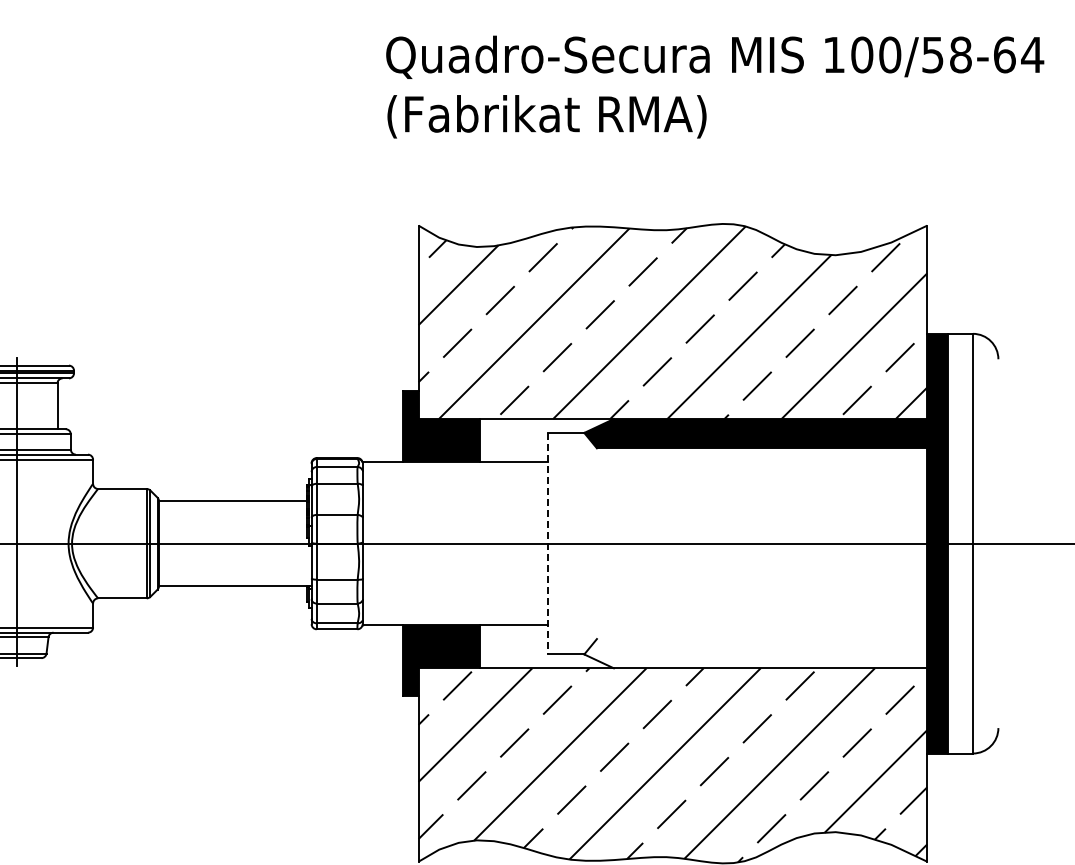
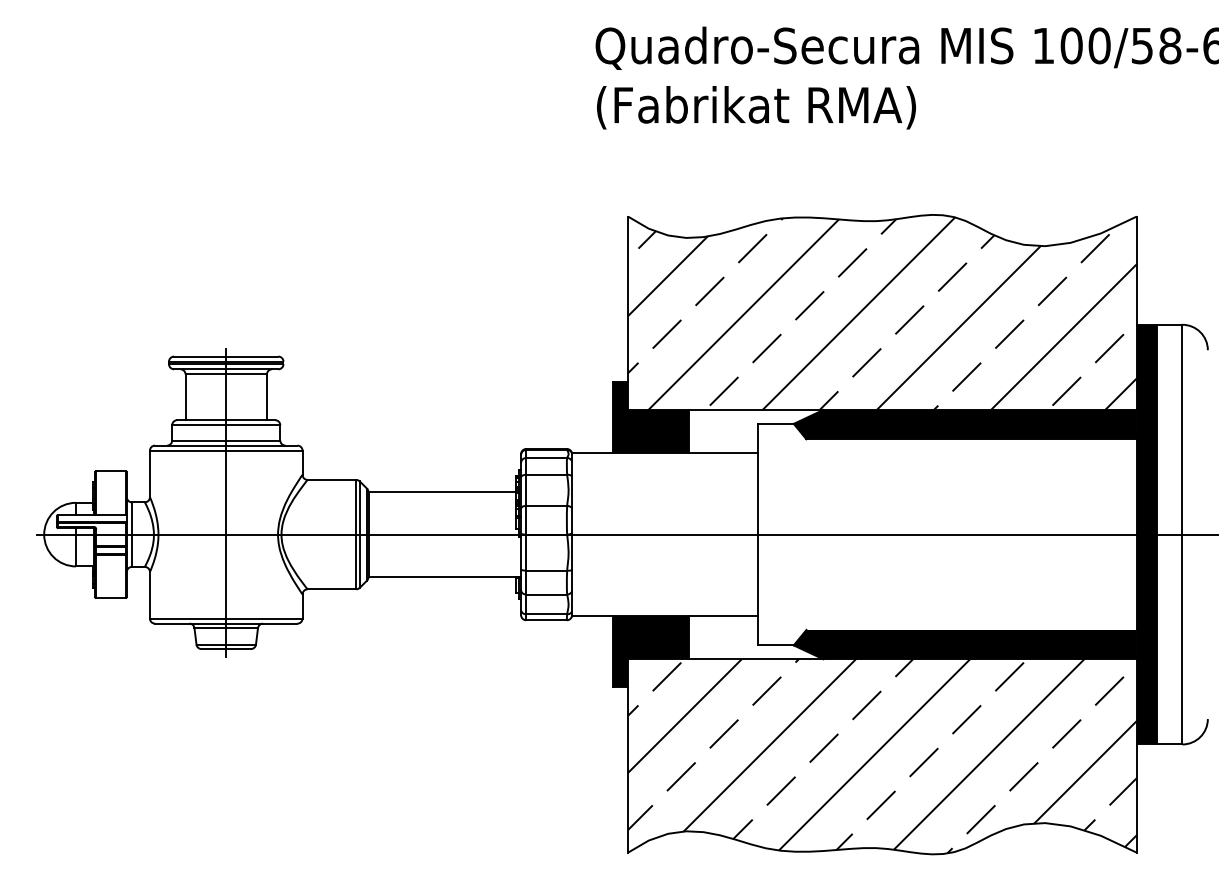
line: (548, 543) -> (757, 534), dashed -> solid
fill: (755, 653) -> (964, 644), added

